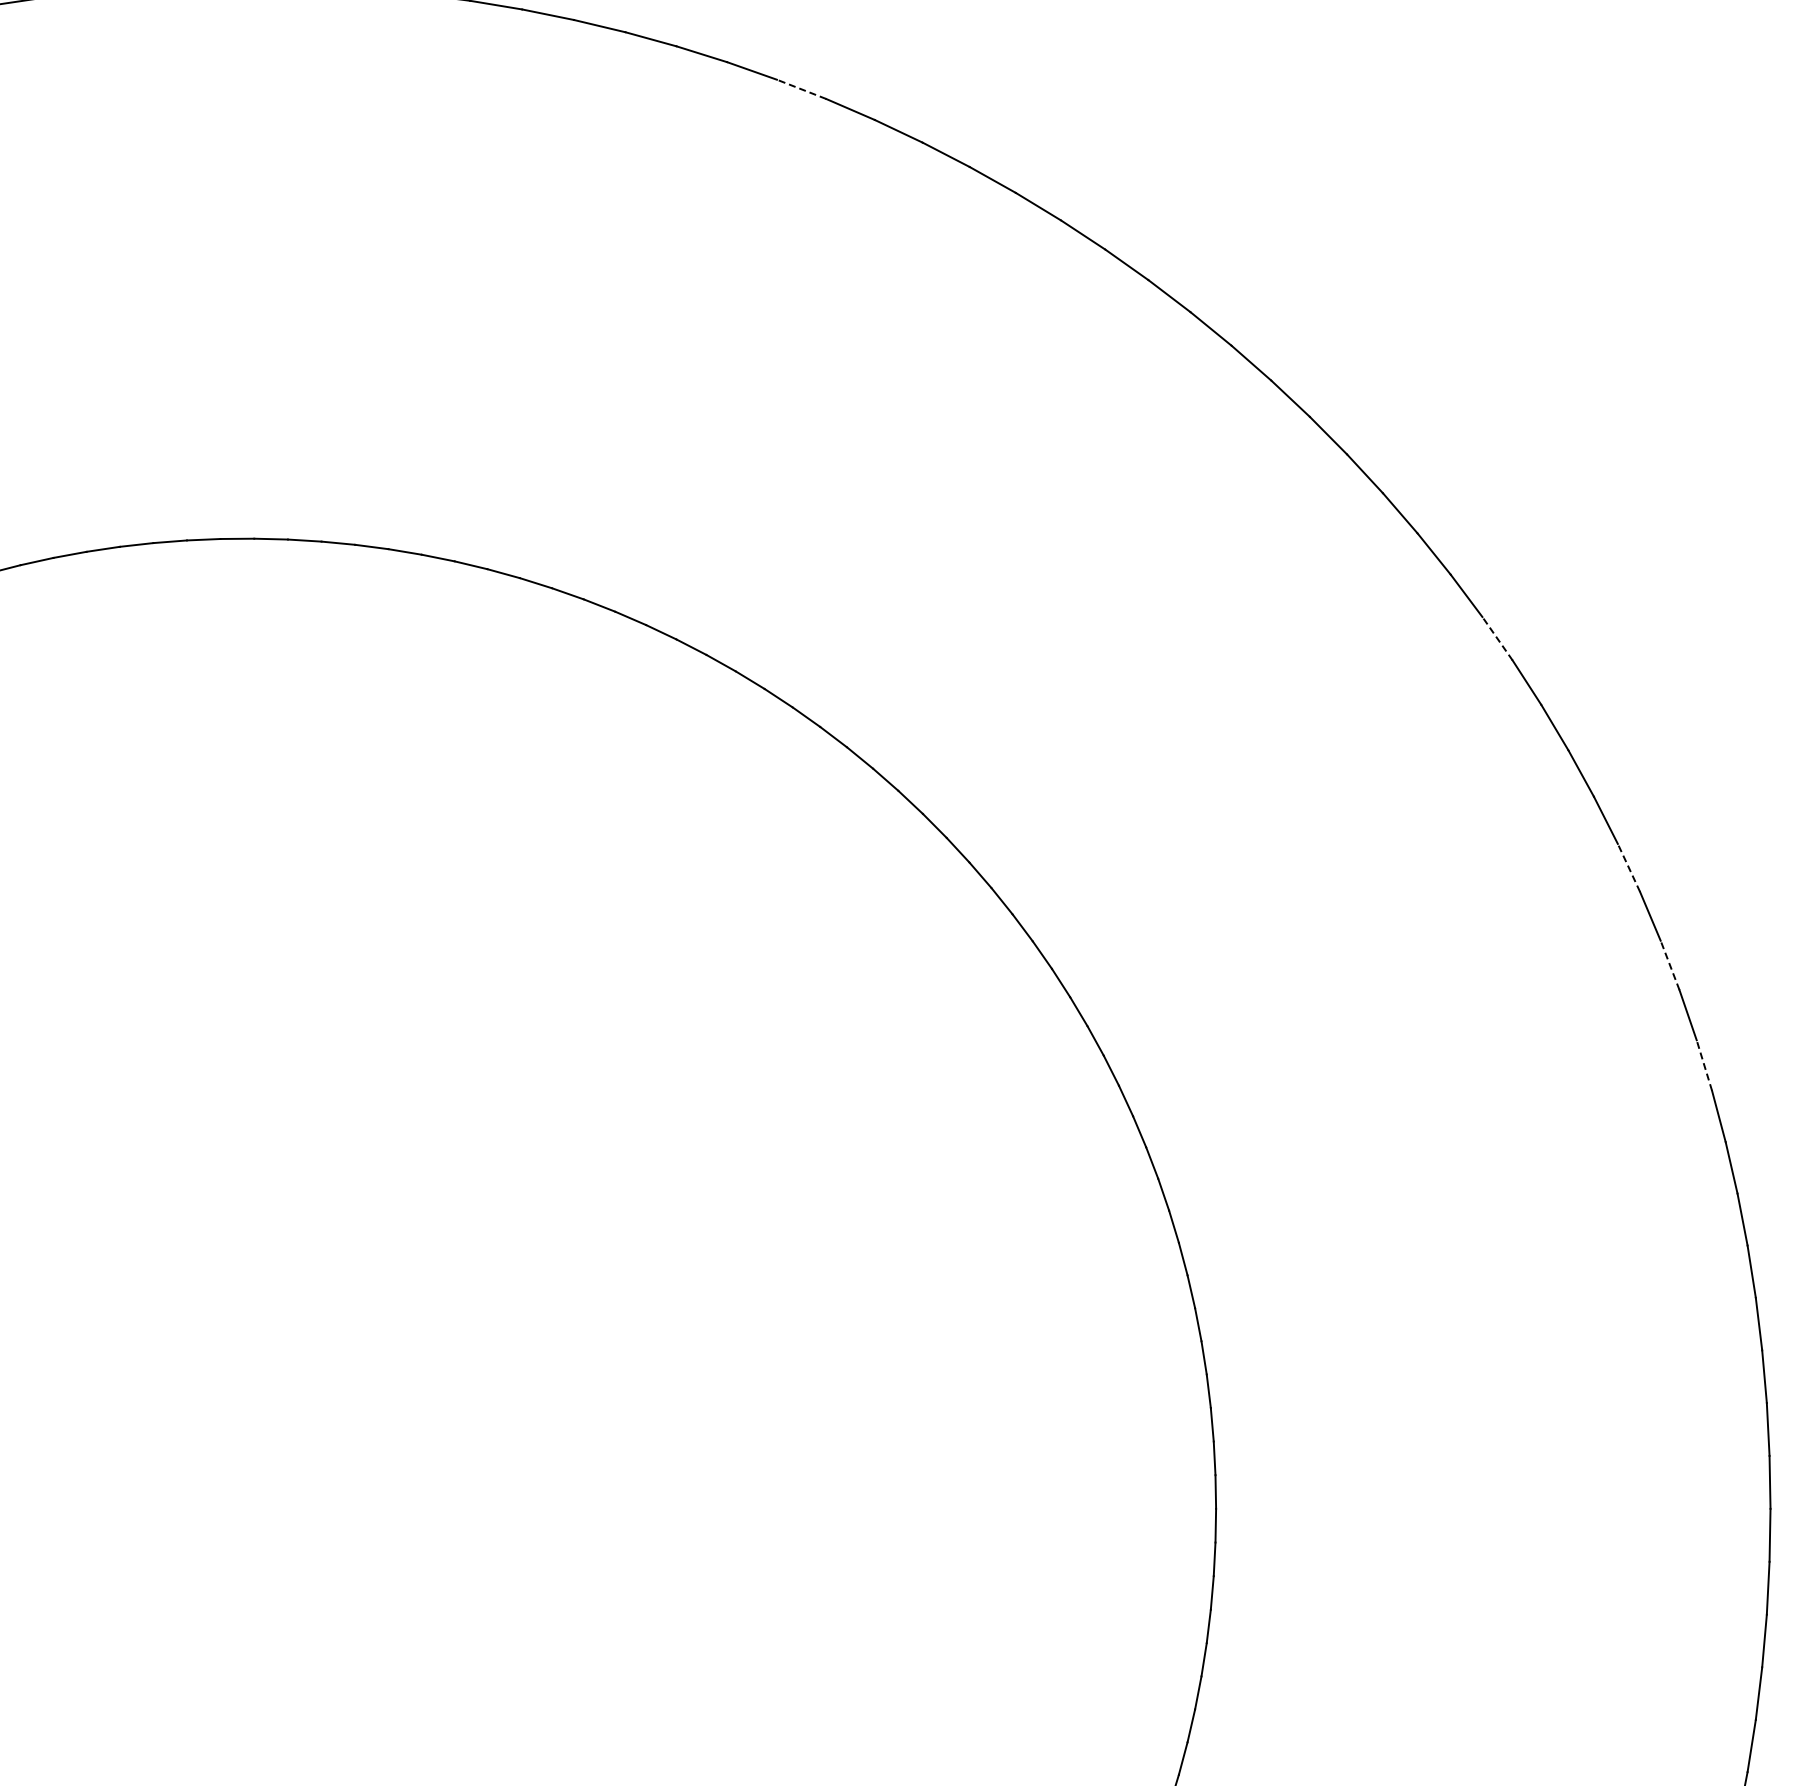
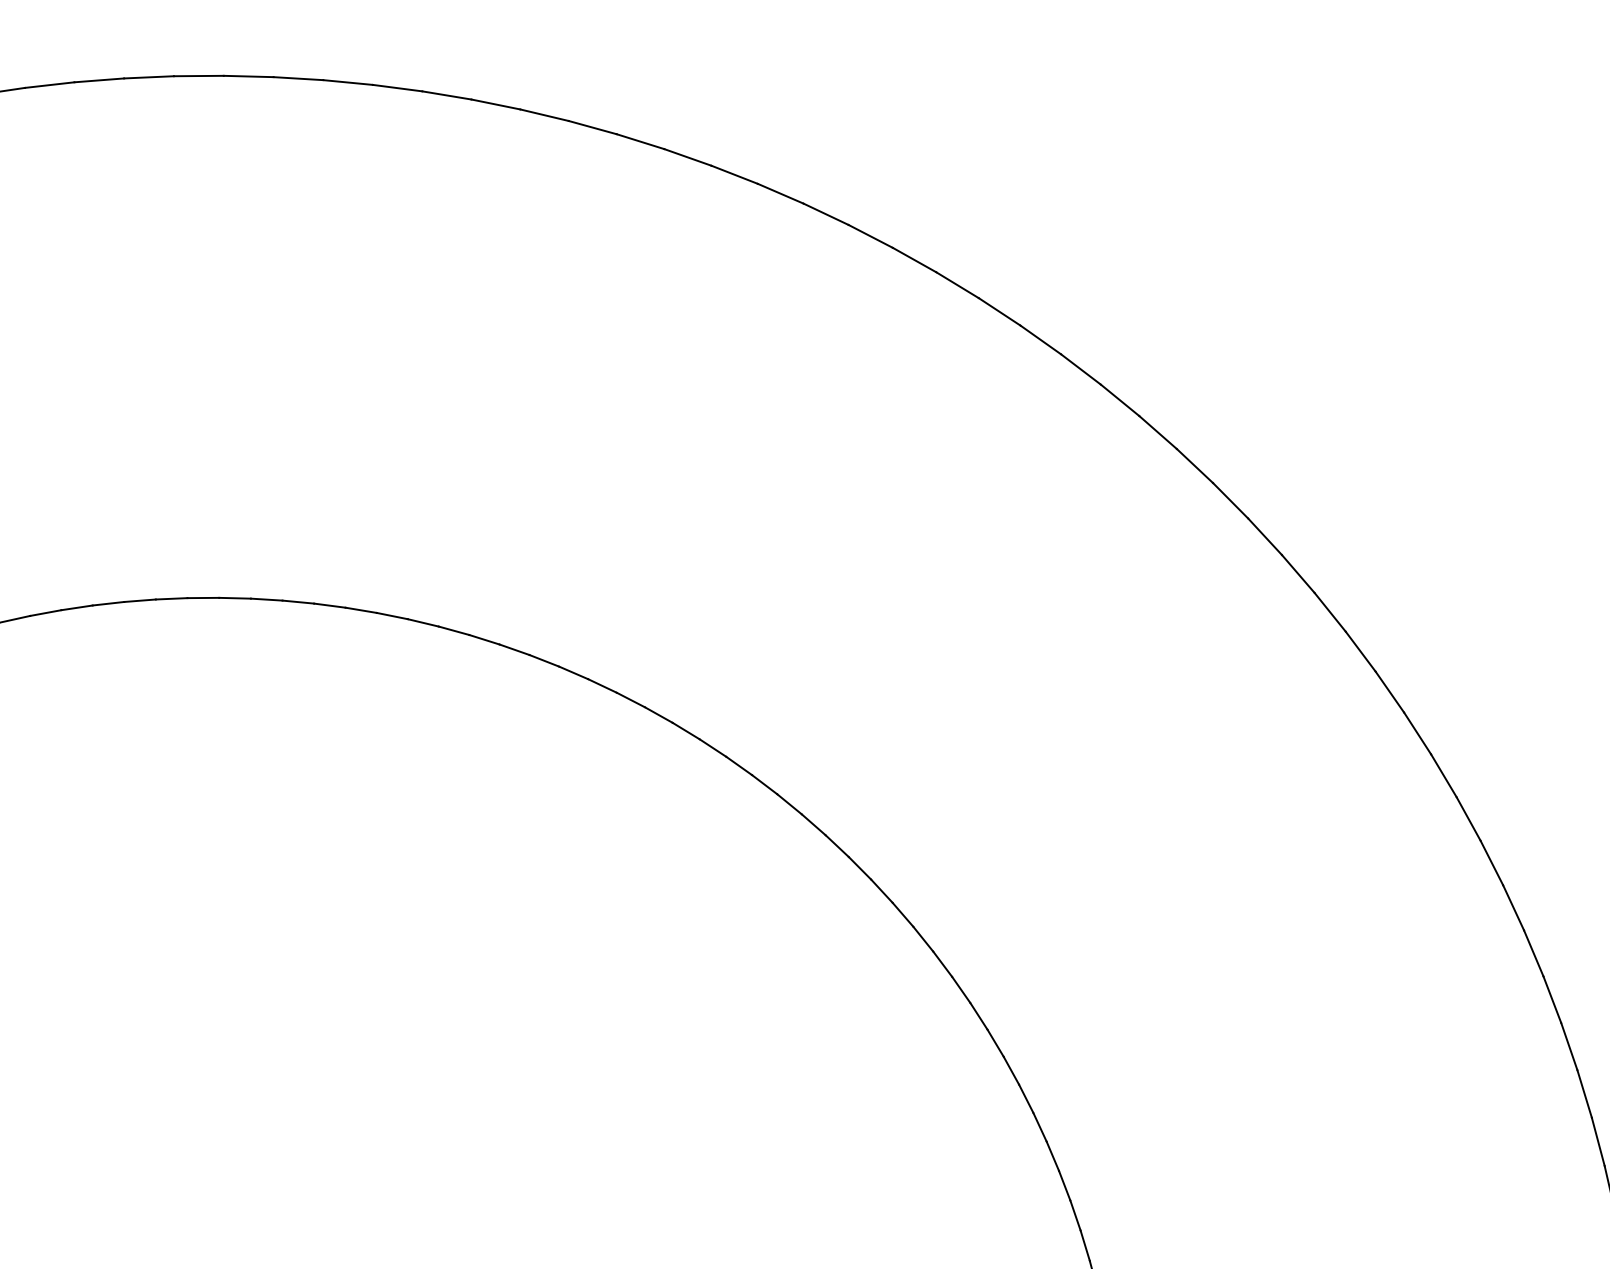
line: (801, 89) -> (734, 174), dashed -> solid
line: (1497, 638) -> (1389, 691), dashed -> solid
line: (1628, 867) -> (1513, 907), dashed -> solid
line: (1669, 964) -> (1551, 998), dashed -> solid
line: (1704, 1065) -> (1584, 1093), dashed -> solid

